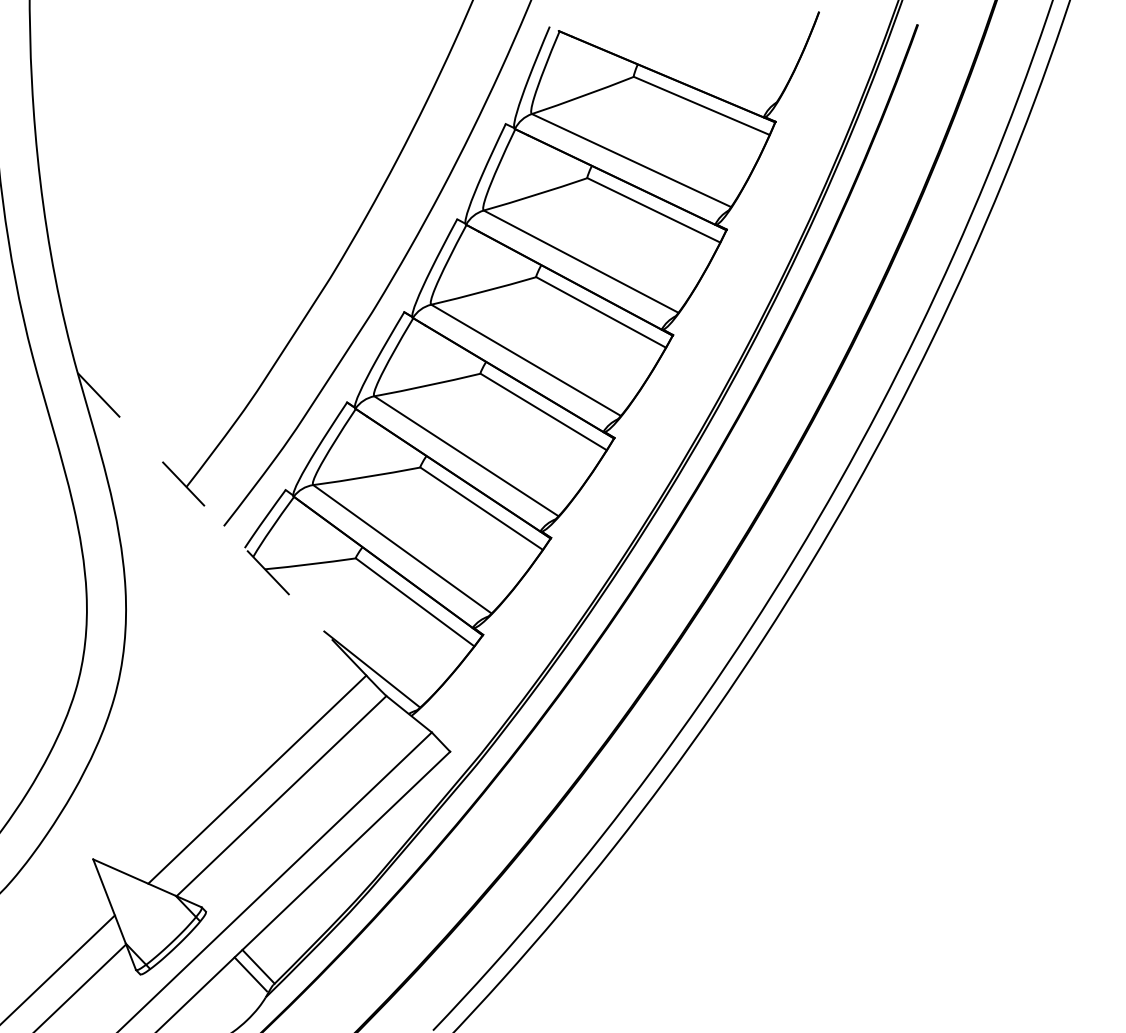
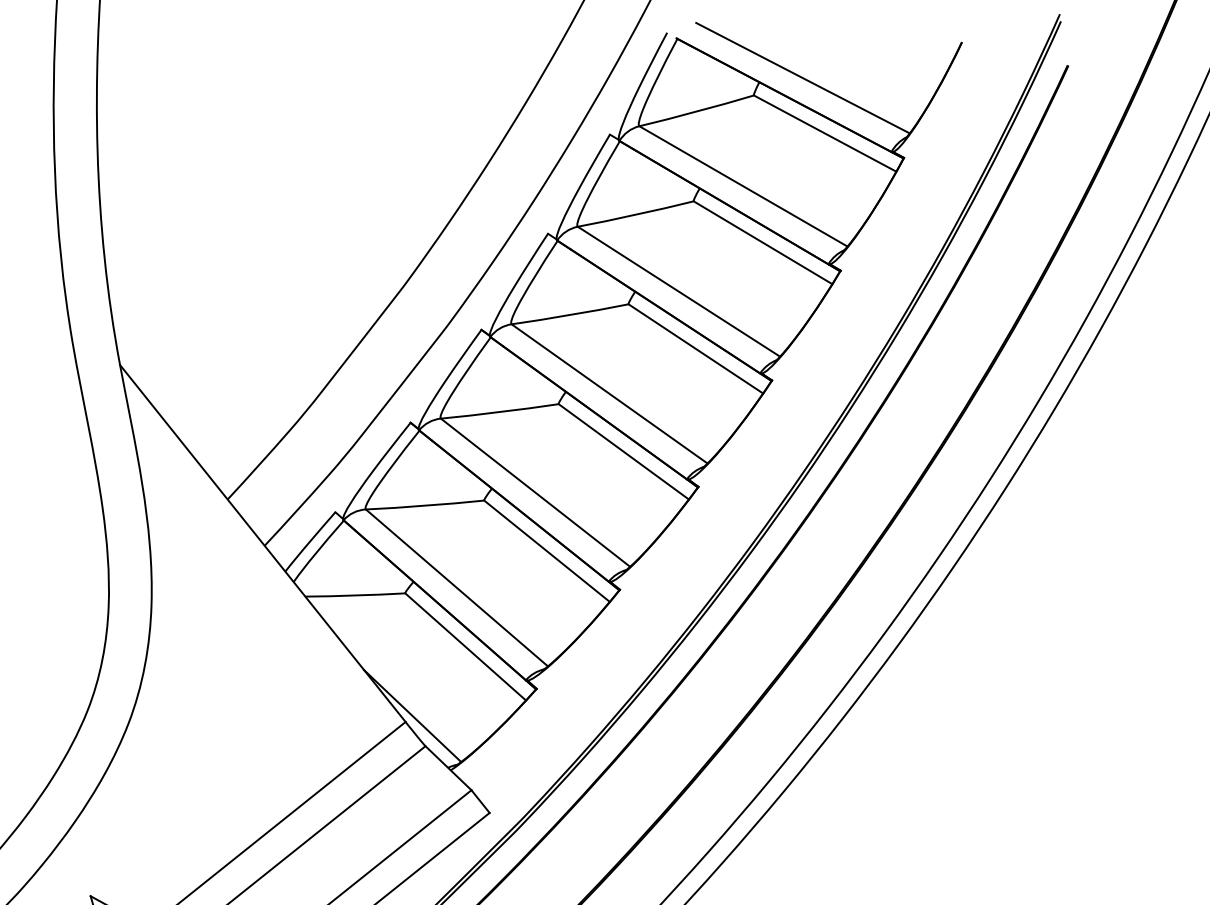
line: (676, 57) -> (802, 78), added
line: (222, 524) -> (263, 543), dashed -> solid

